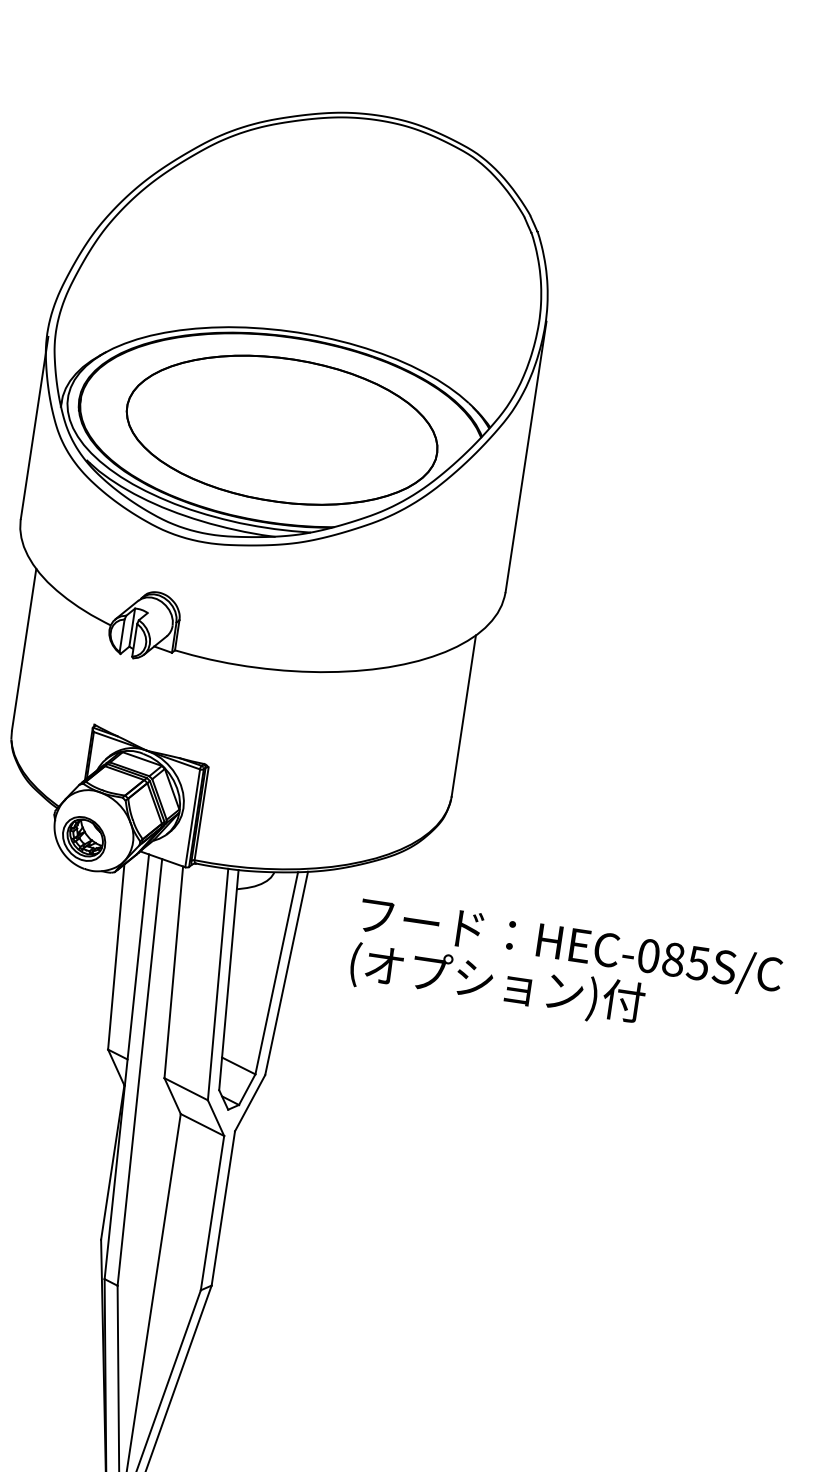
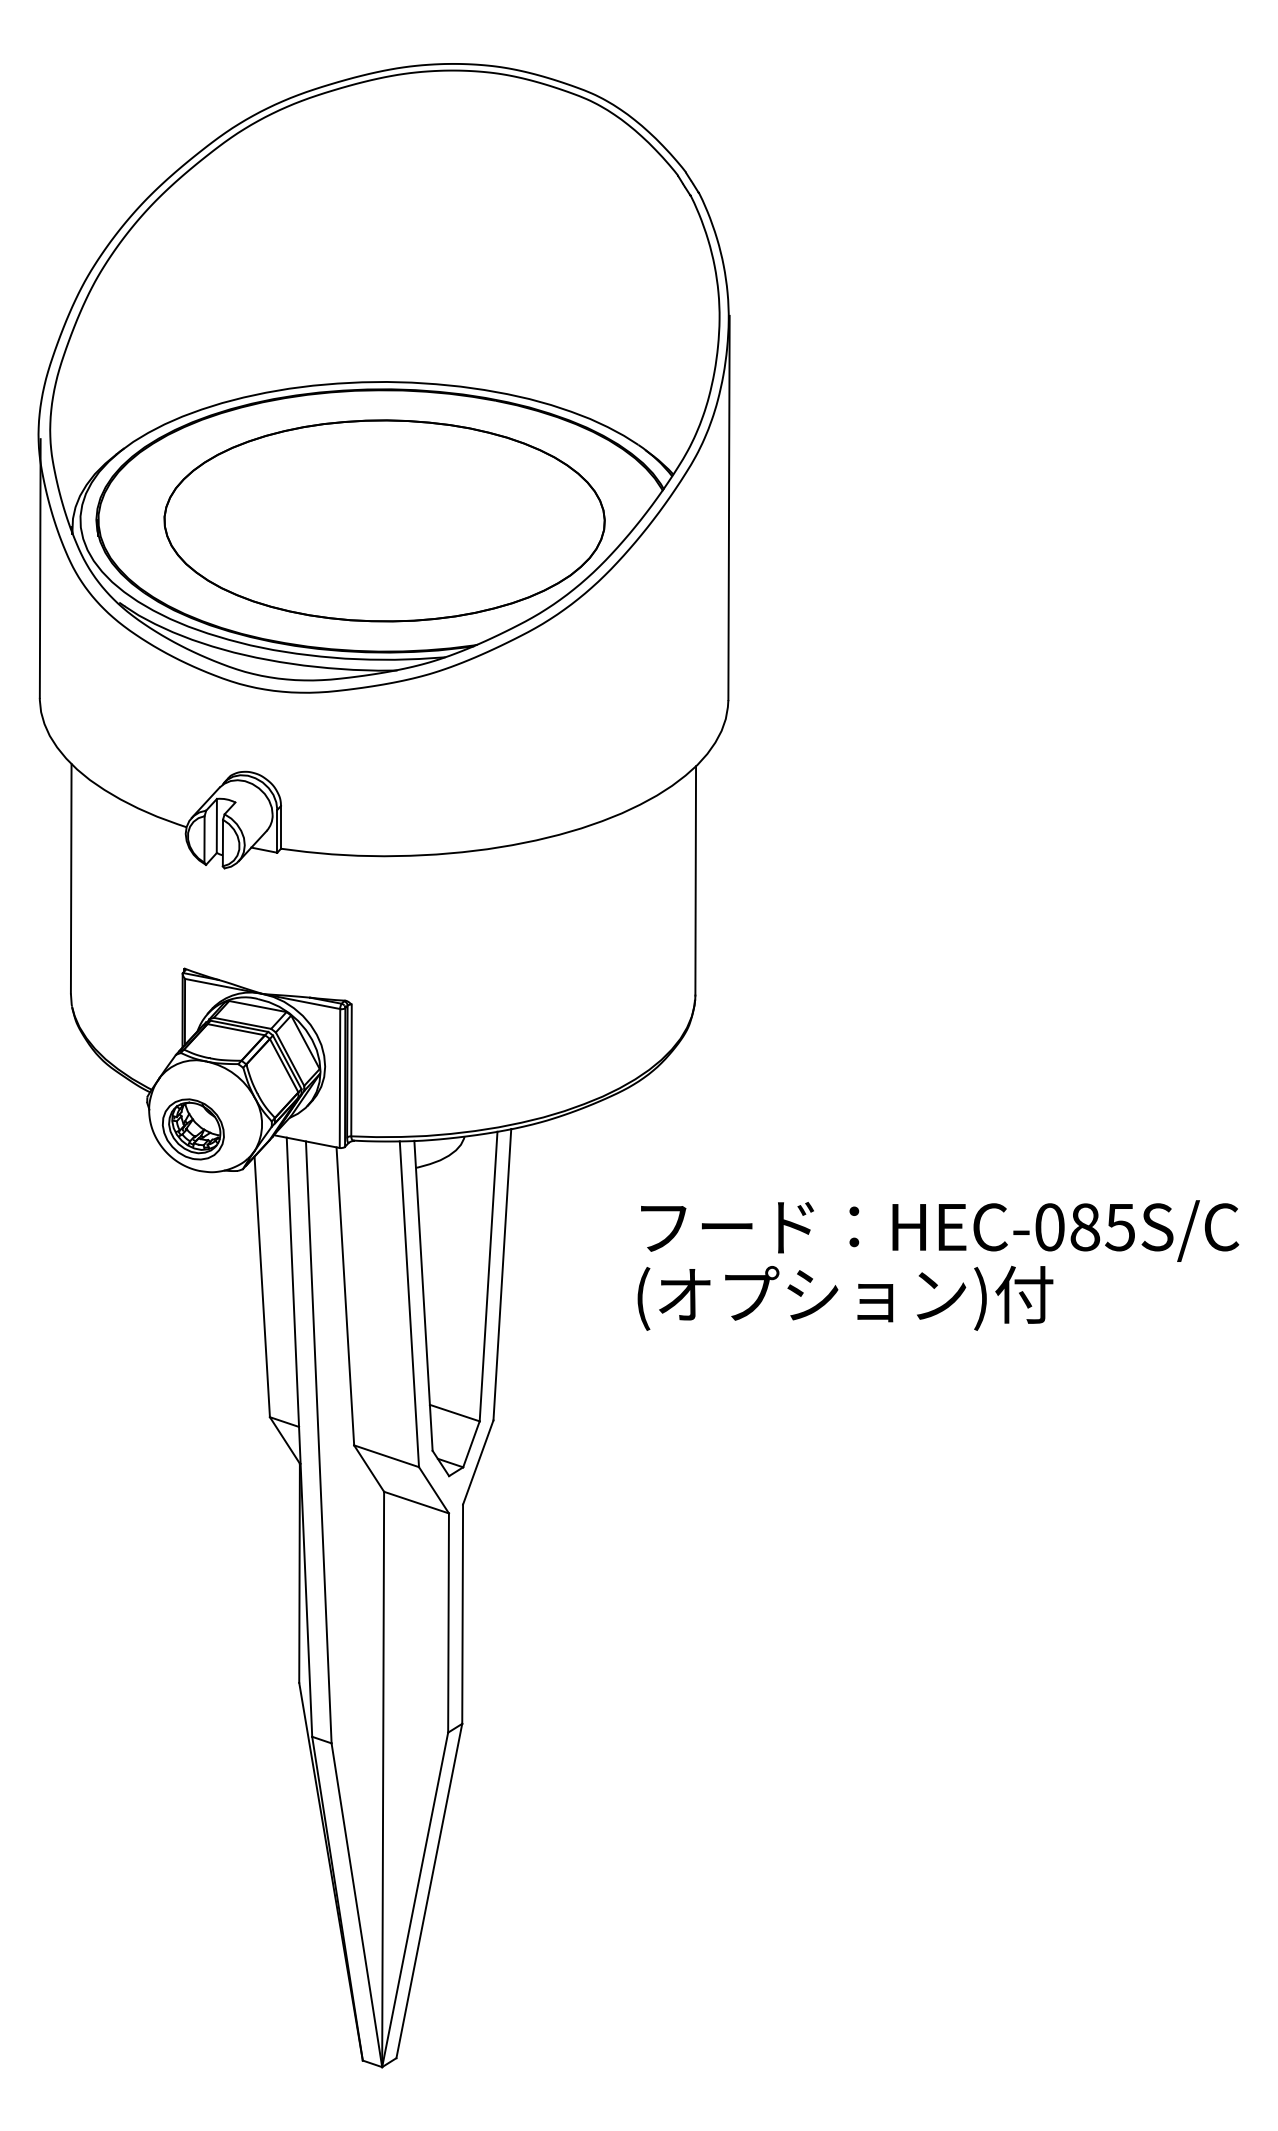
text: (566, 971) -> (938, 1265), moved

